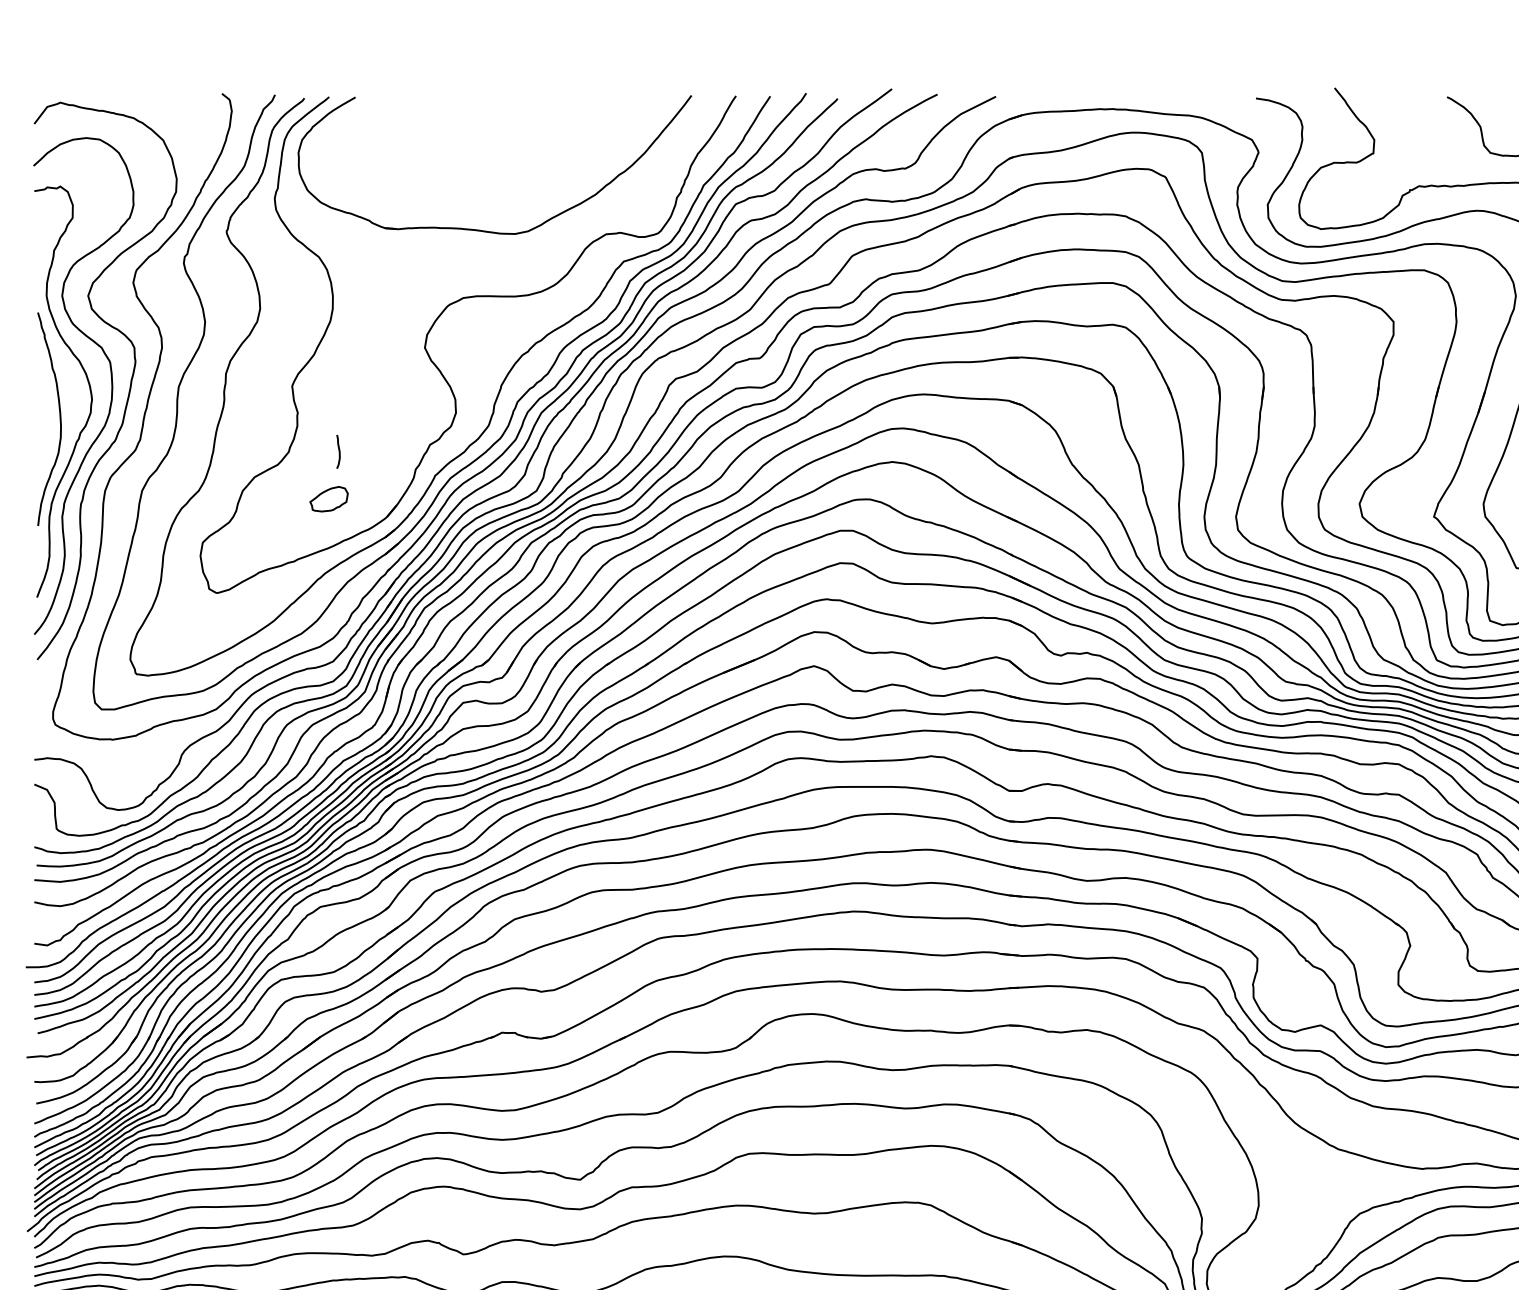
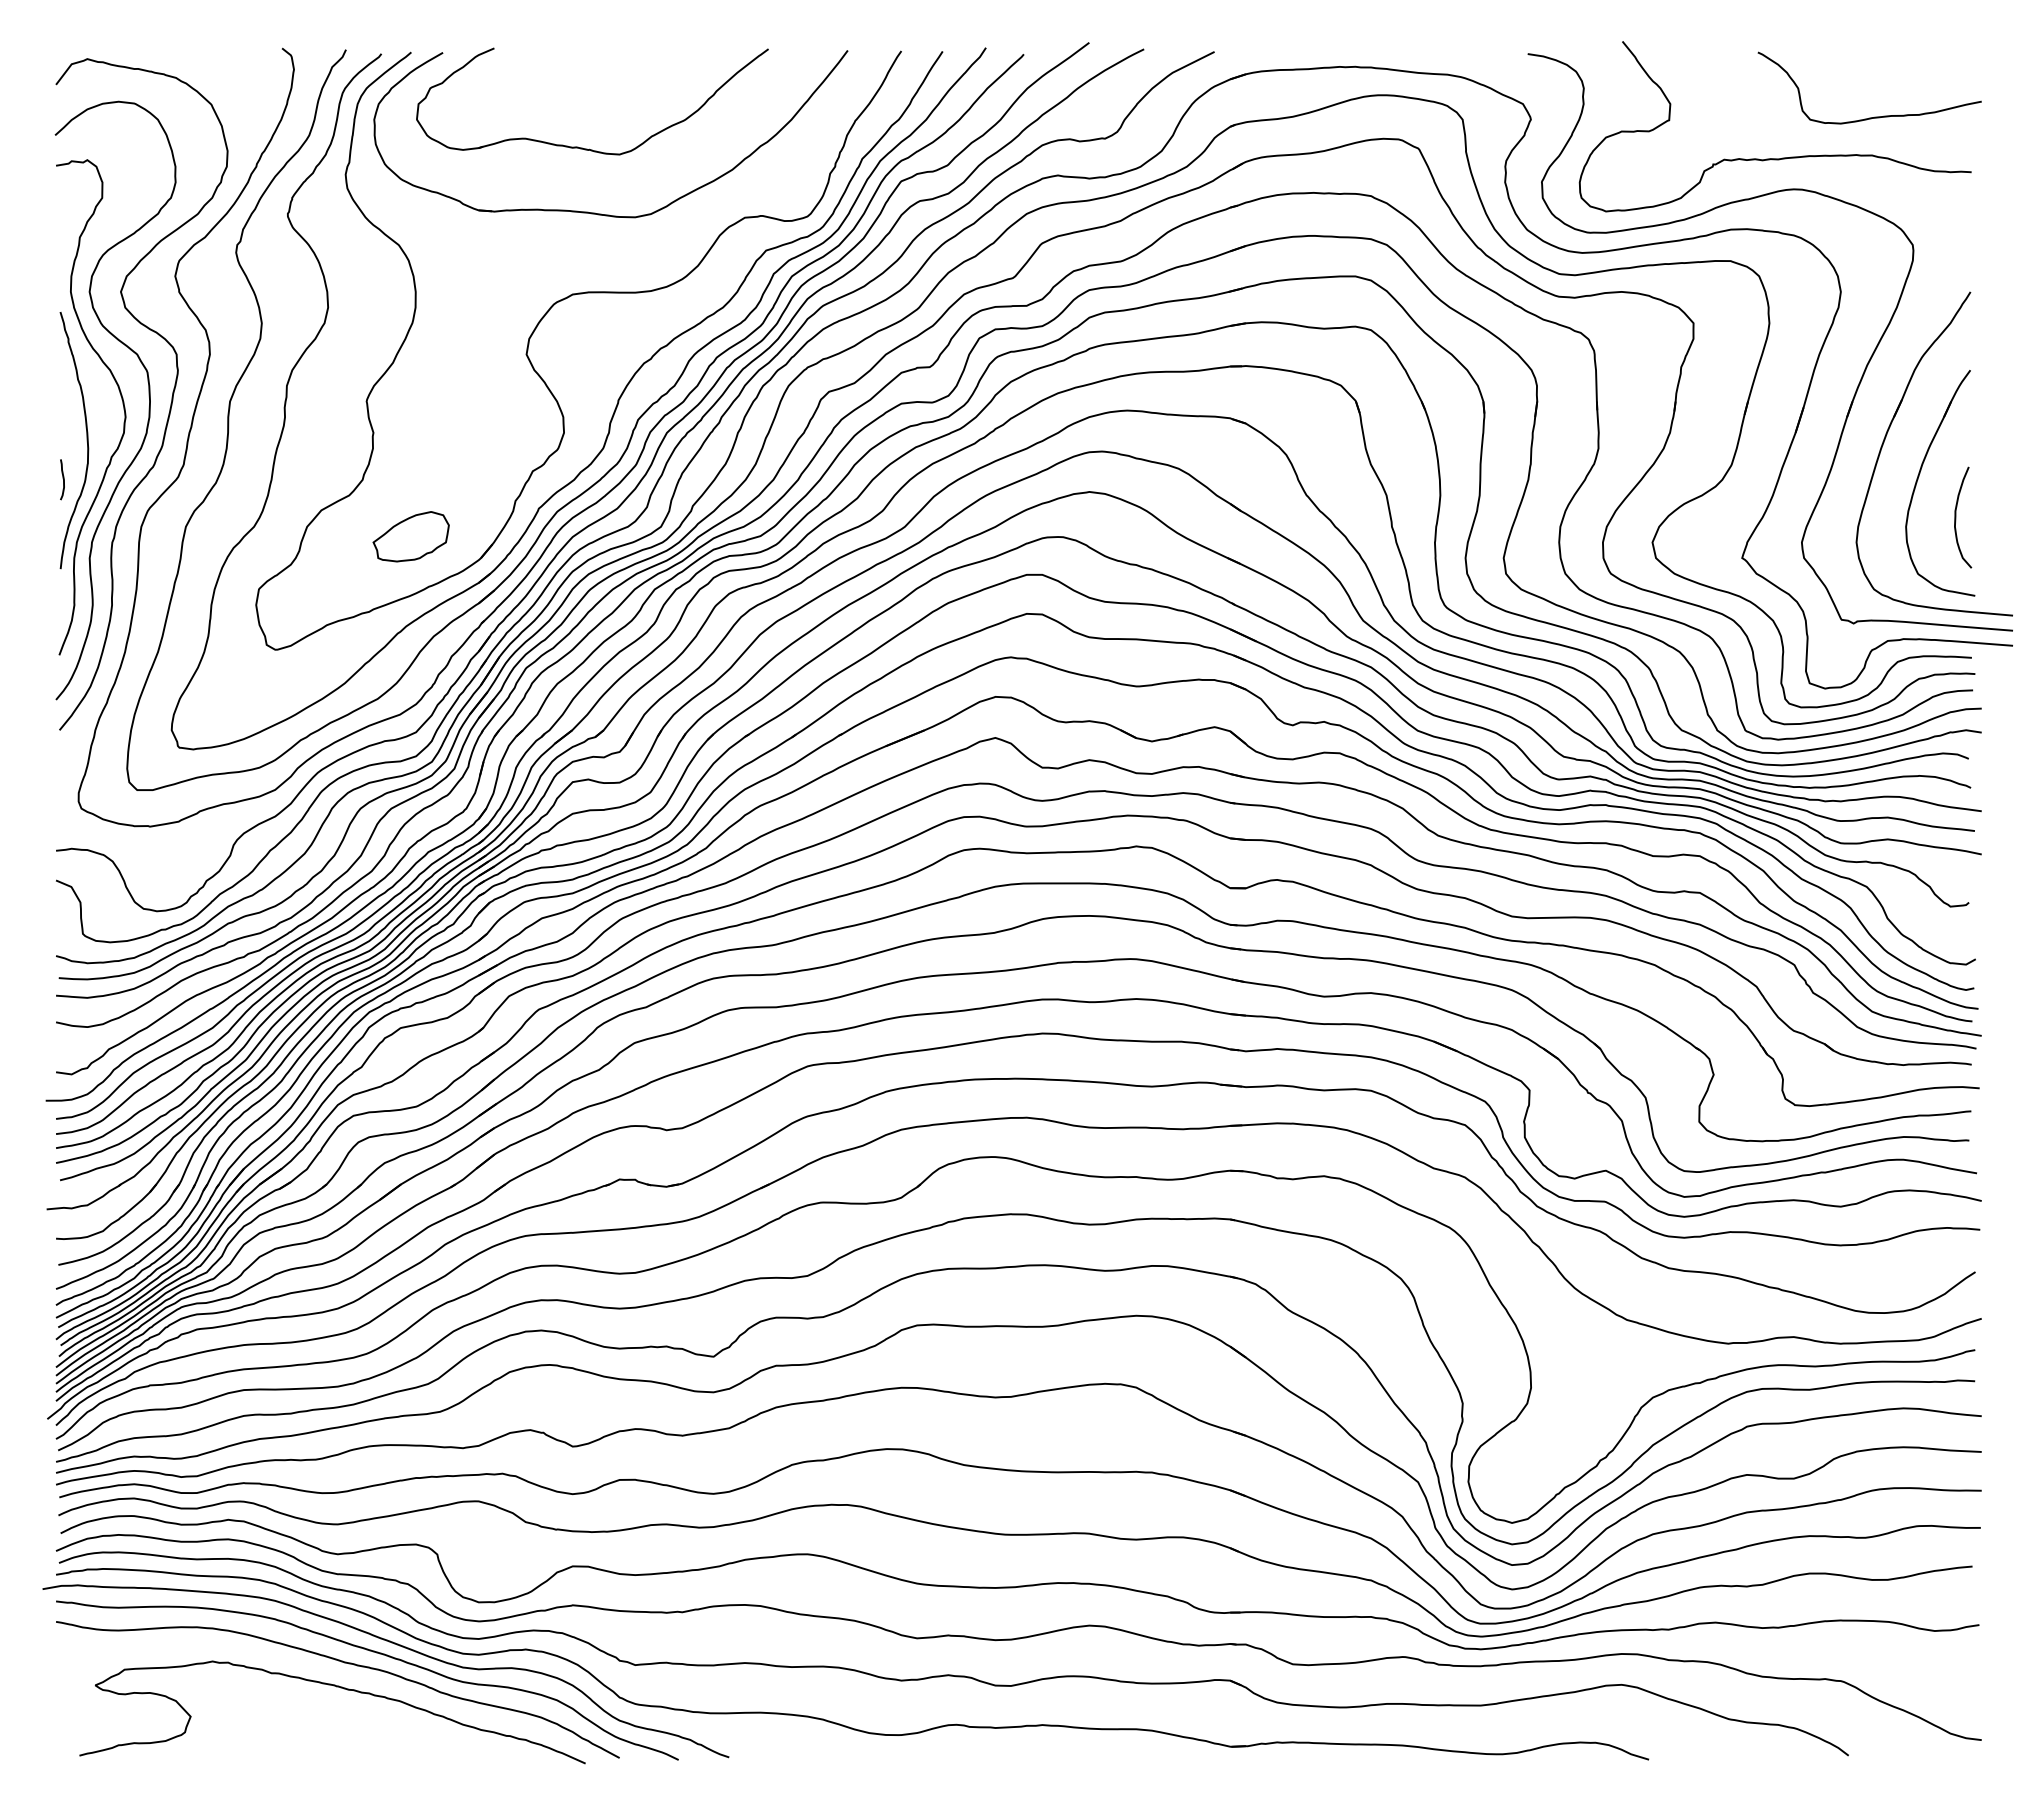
part: (471, 176) -> (582, 147), added
curve: (338, 450) -> (62, 478), moved
part: (328, 498) -> (410, 536), size x1.67

